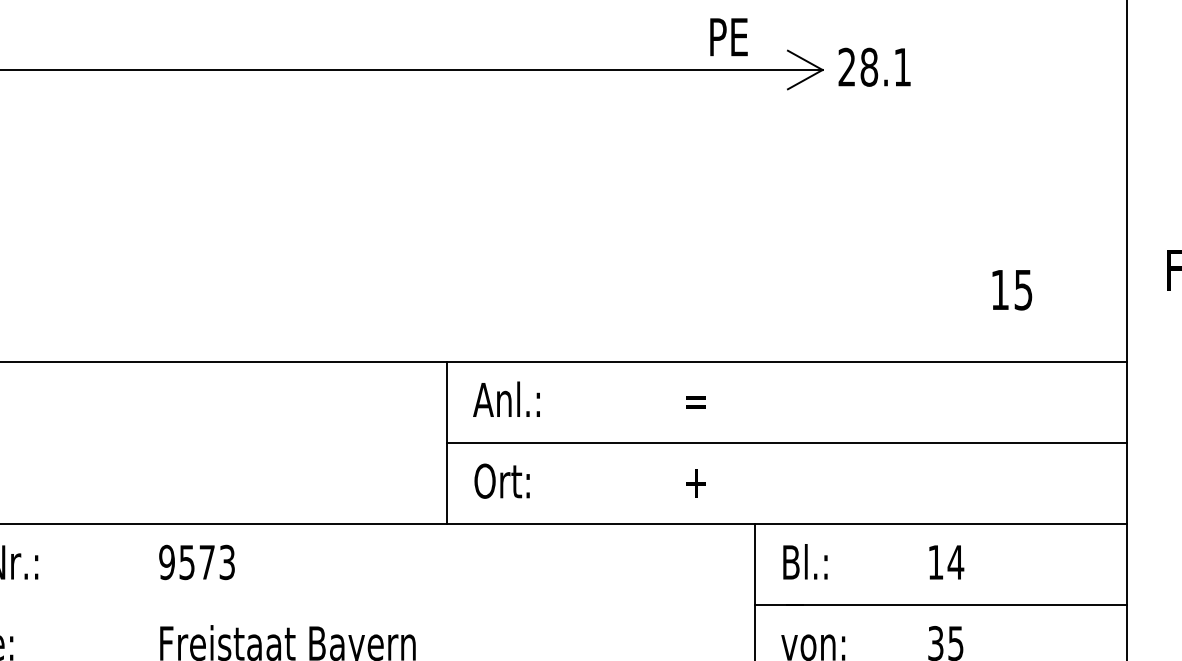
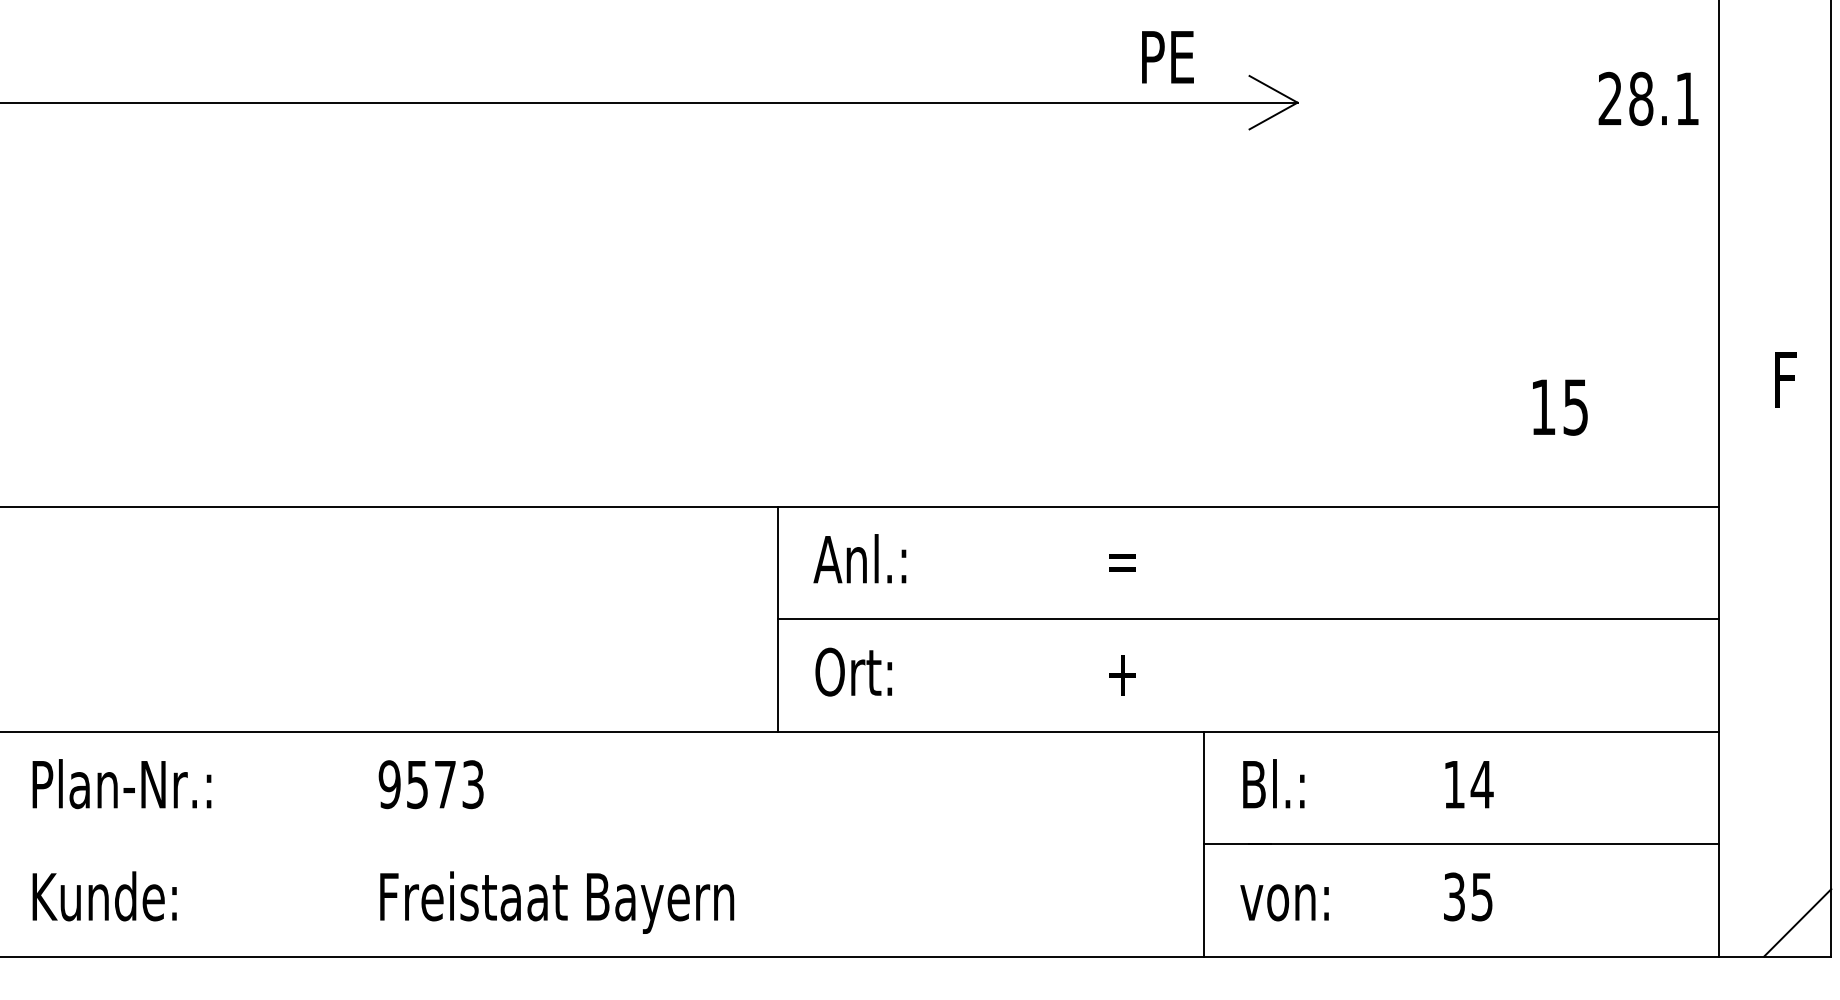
text: (874, 66) -> (1648, 98), moved

